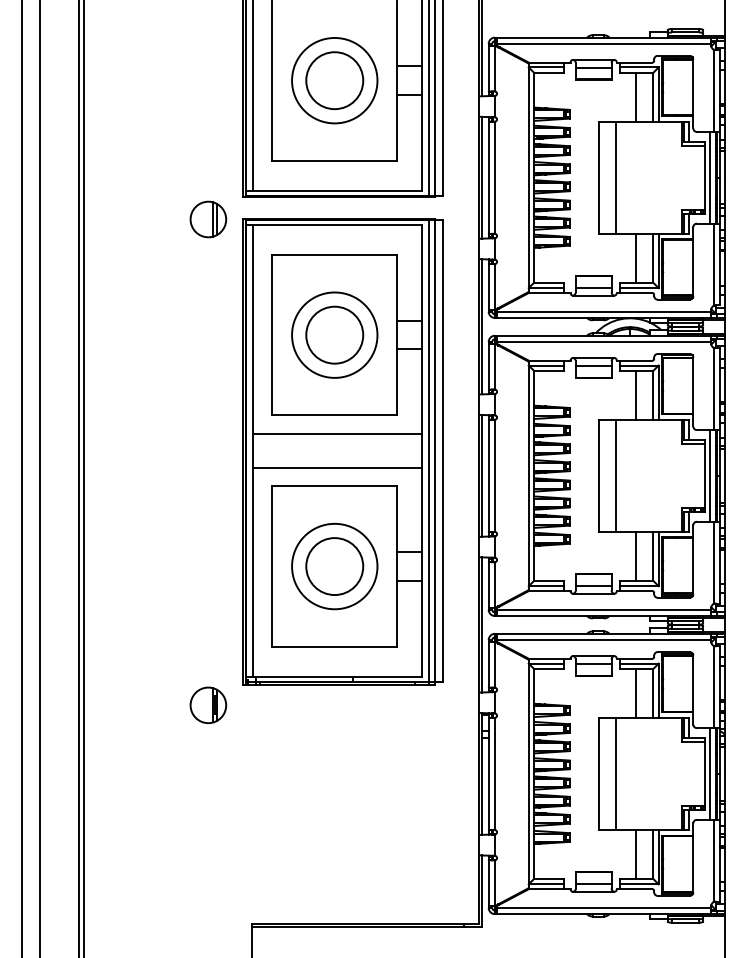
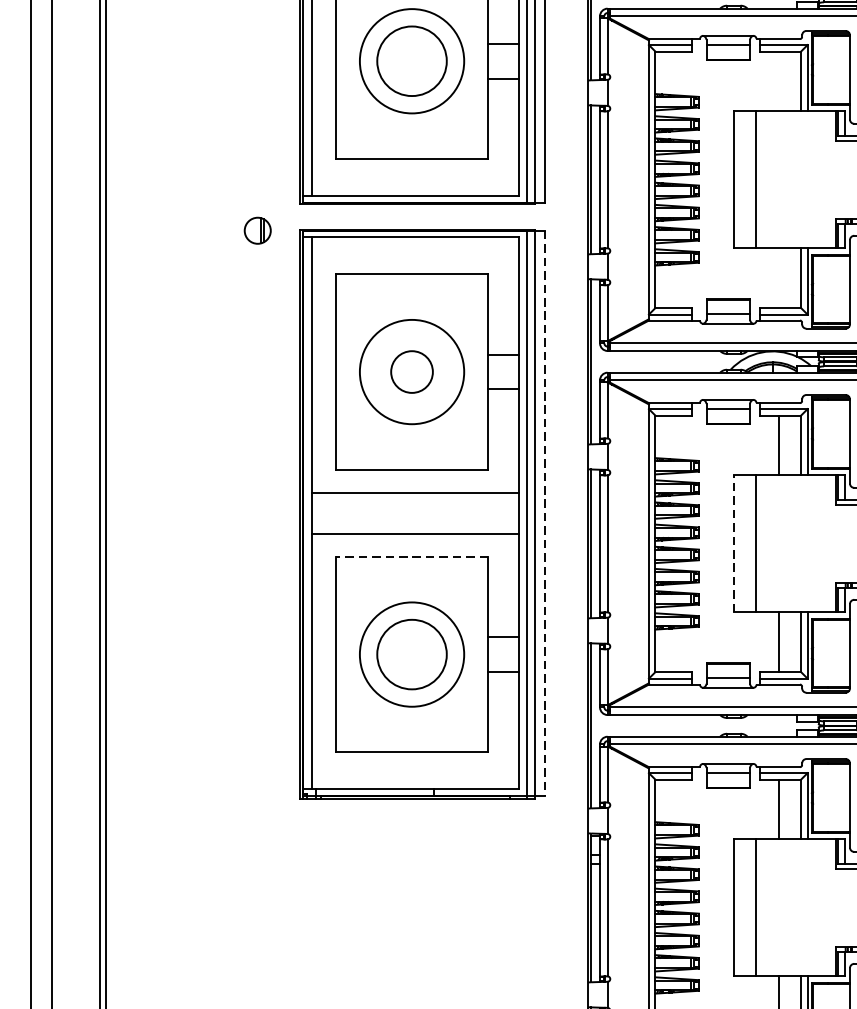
line: (635, 96) -> (779, 80), removed
part: (208, 219) -> (257, 230), size x0.6
line: (635, 257) -> (779, 277), removed
circle: (334, 334) -> (411, 371), size x0.6
line: (443, 451) -> (544, 514), solid -> dashed
line: (598, 475) -> (734, 543), solid -> dashed
line: (334, 486) -> (411, 556), solid -> dashed
part: (208, 705) -> (257, 824), removed

